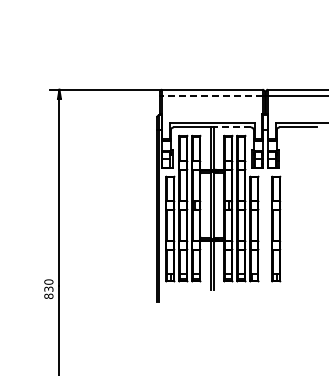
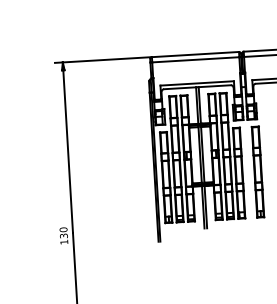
line: (211, 95) -> (195, 59), dashed -> solid
line: (232, 127) -> (214, 86), dashed -> solid
text: (48, 296) -> (64, 242), 830 -> 130

